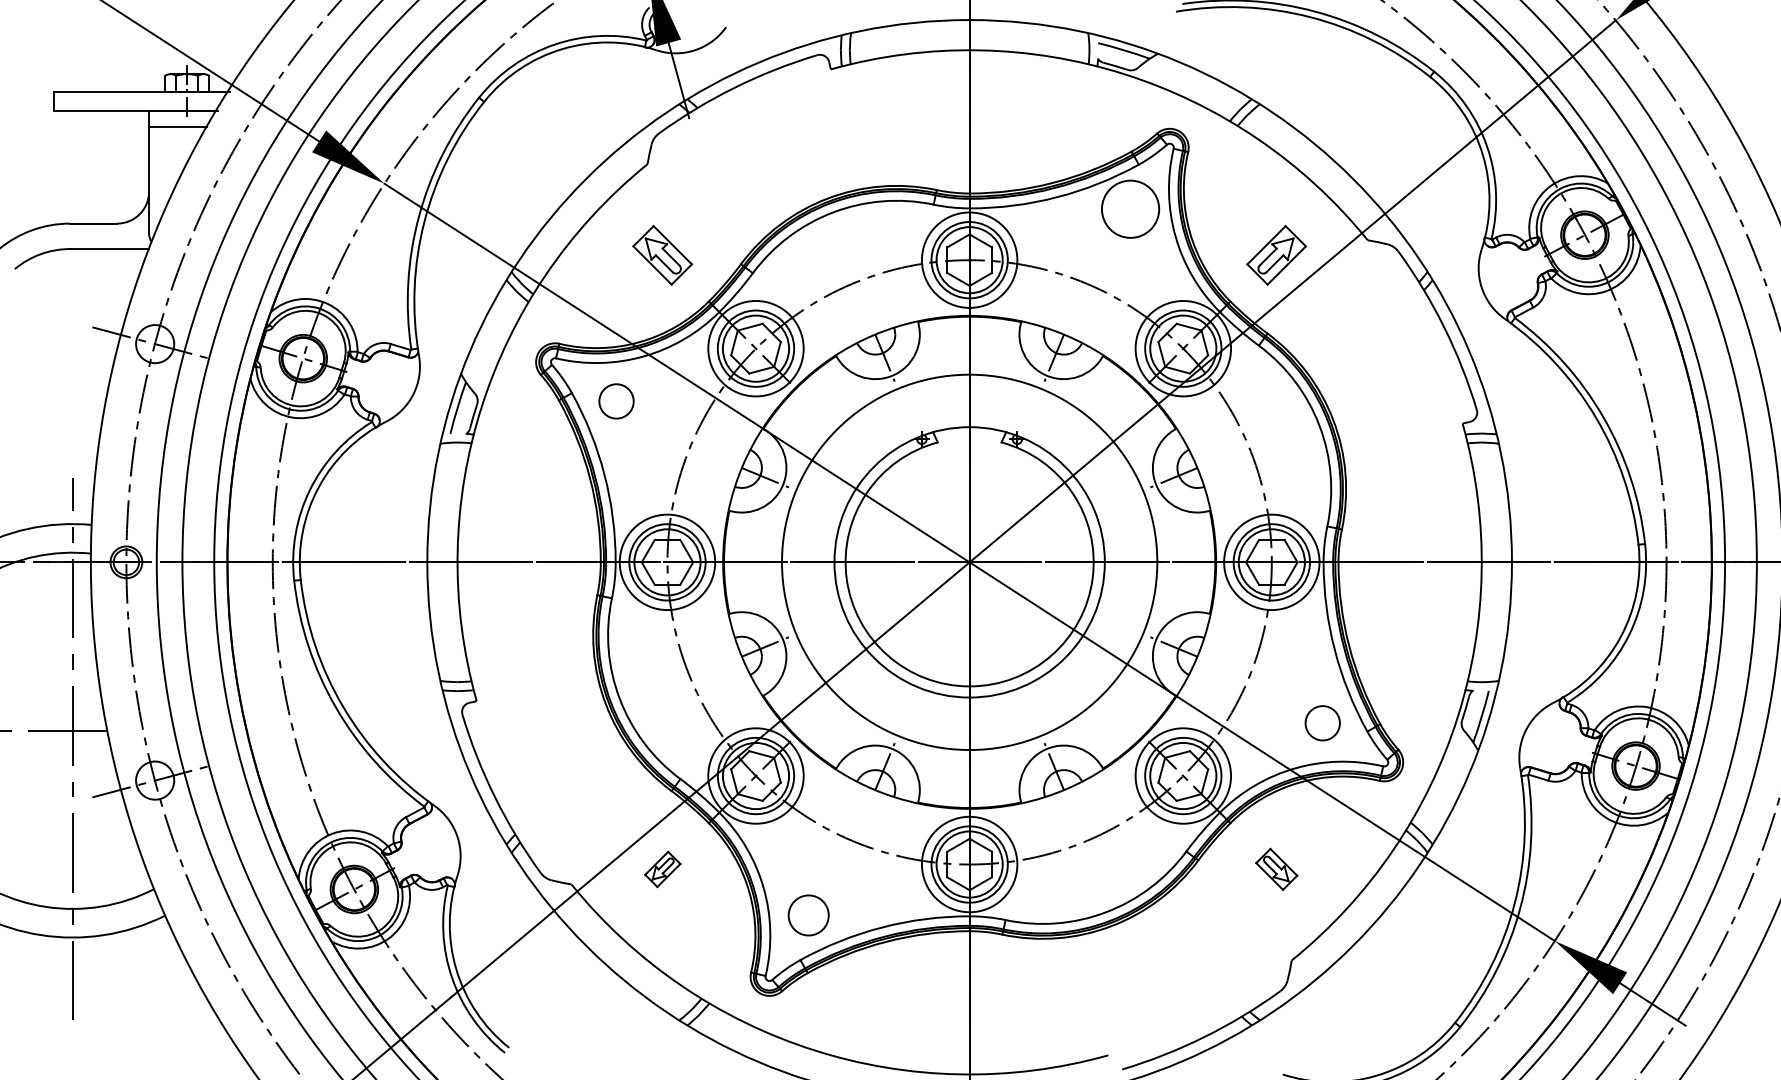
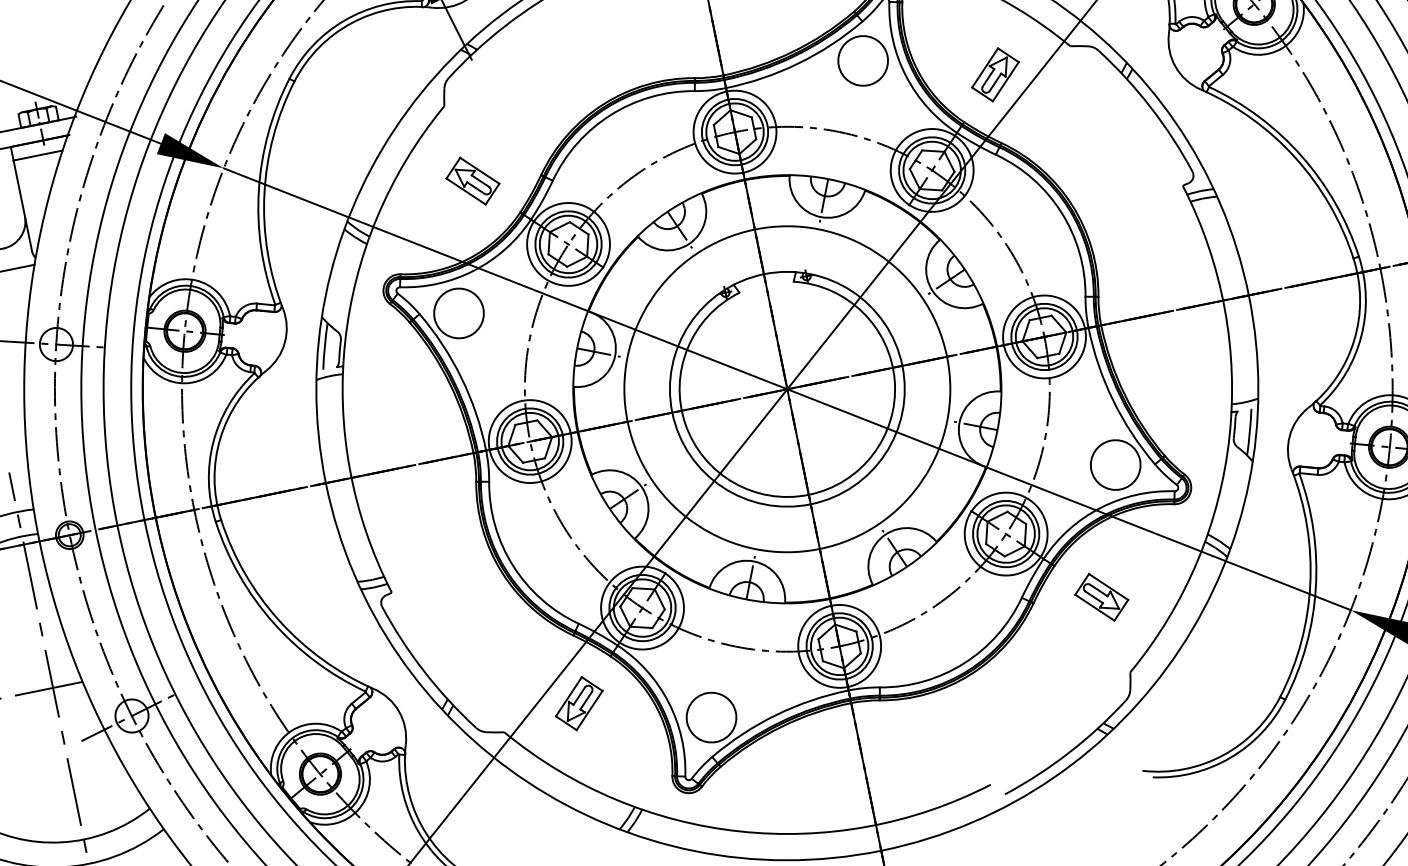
circle: (616, 401) -> (458, 313), size x1.67
circle: (1322, 722) -> (1115, 464), size x1.67
part: (662, 869) -> (579, 703), size x1.67
part: (1276, 869) -> (1101, 597), size x1.43
circle: (808, 915) -> (711, 717), size x1.43

